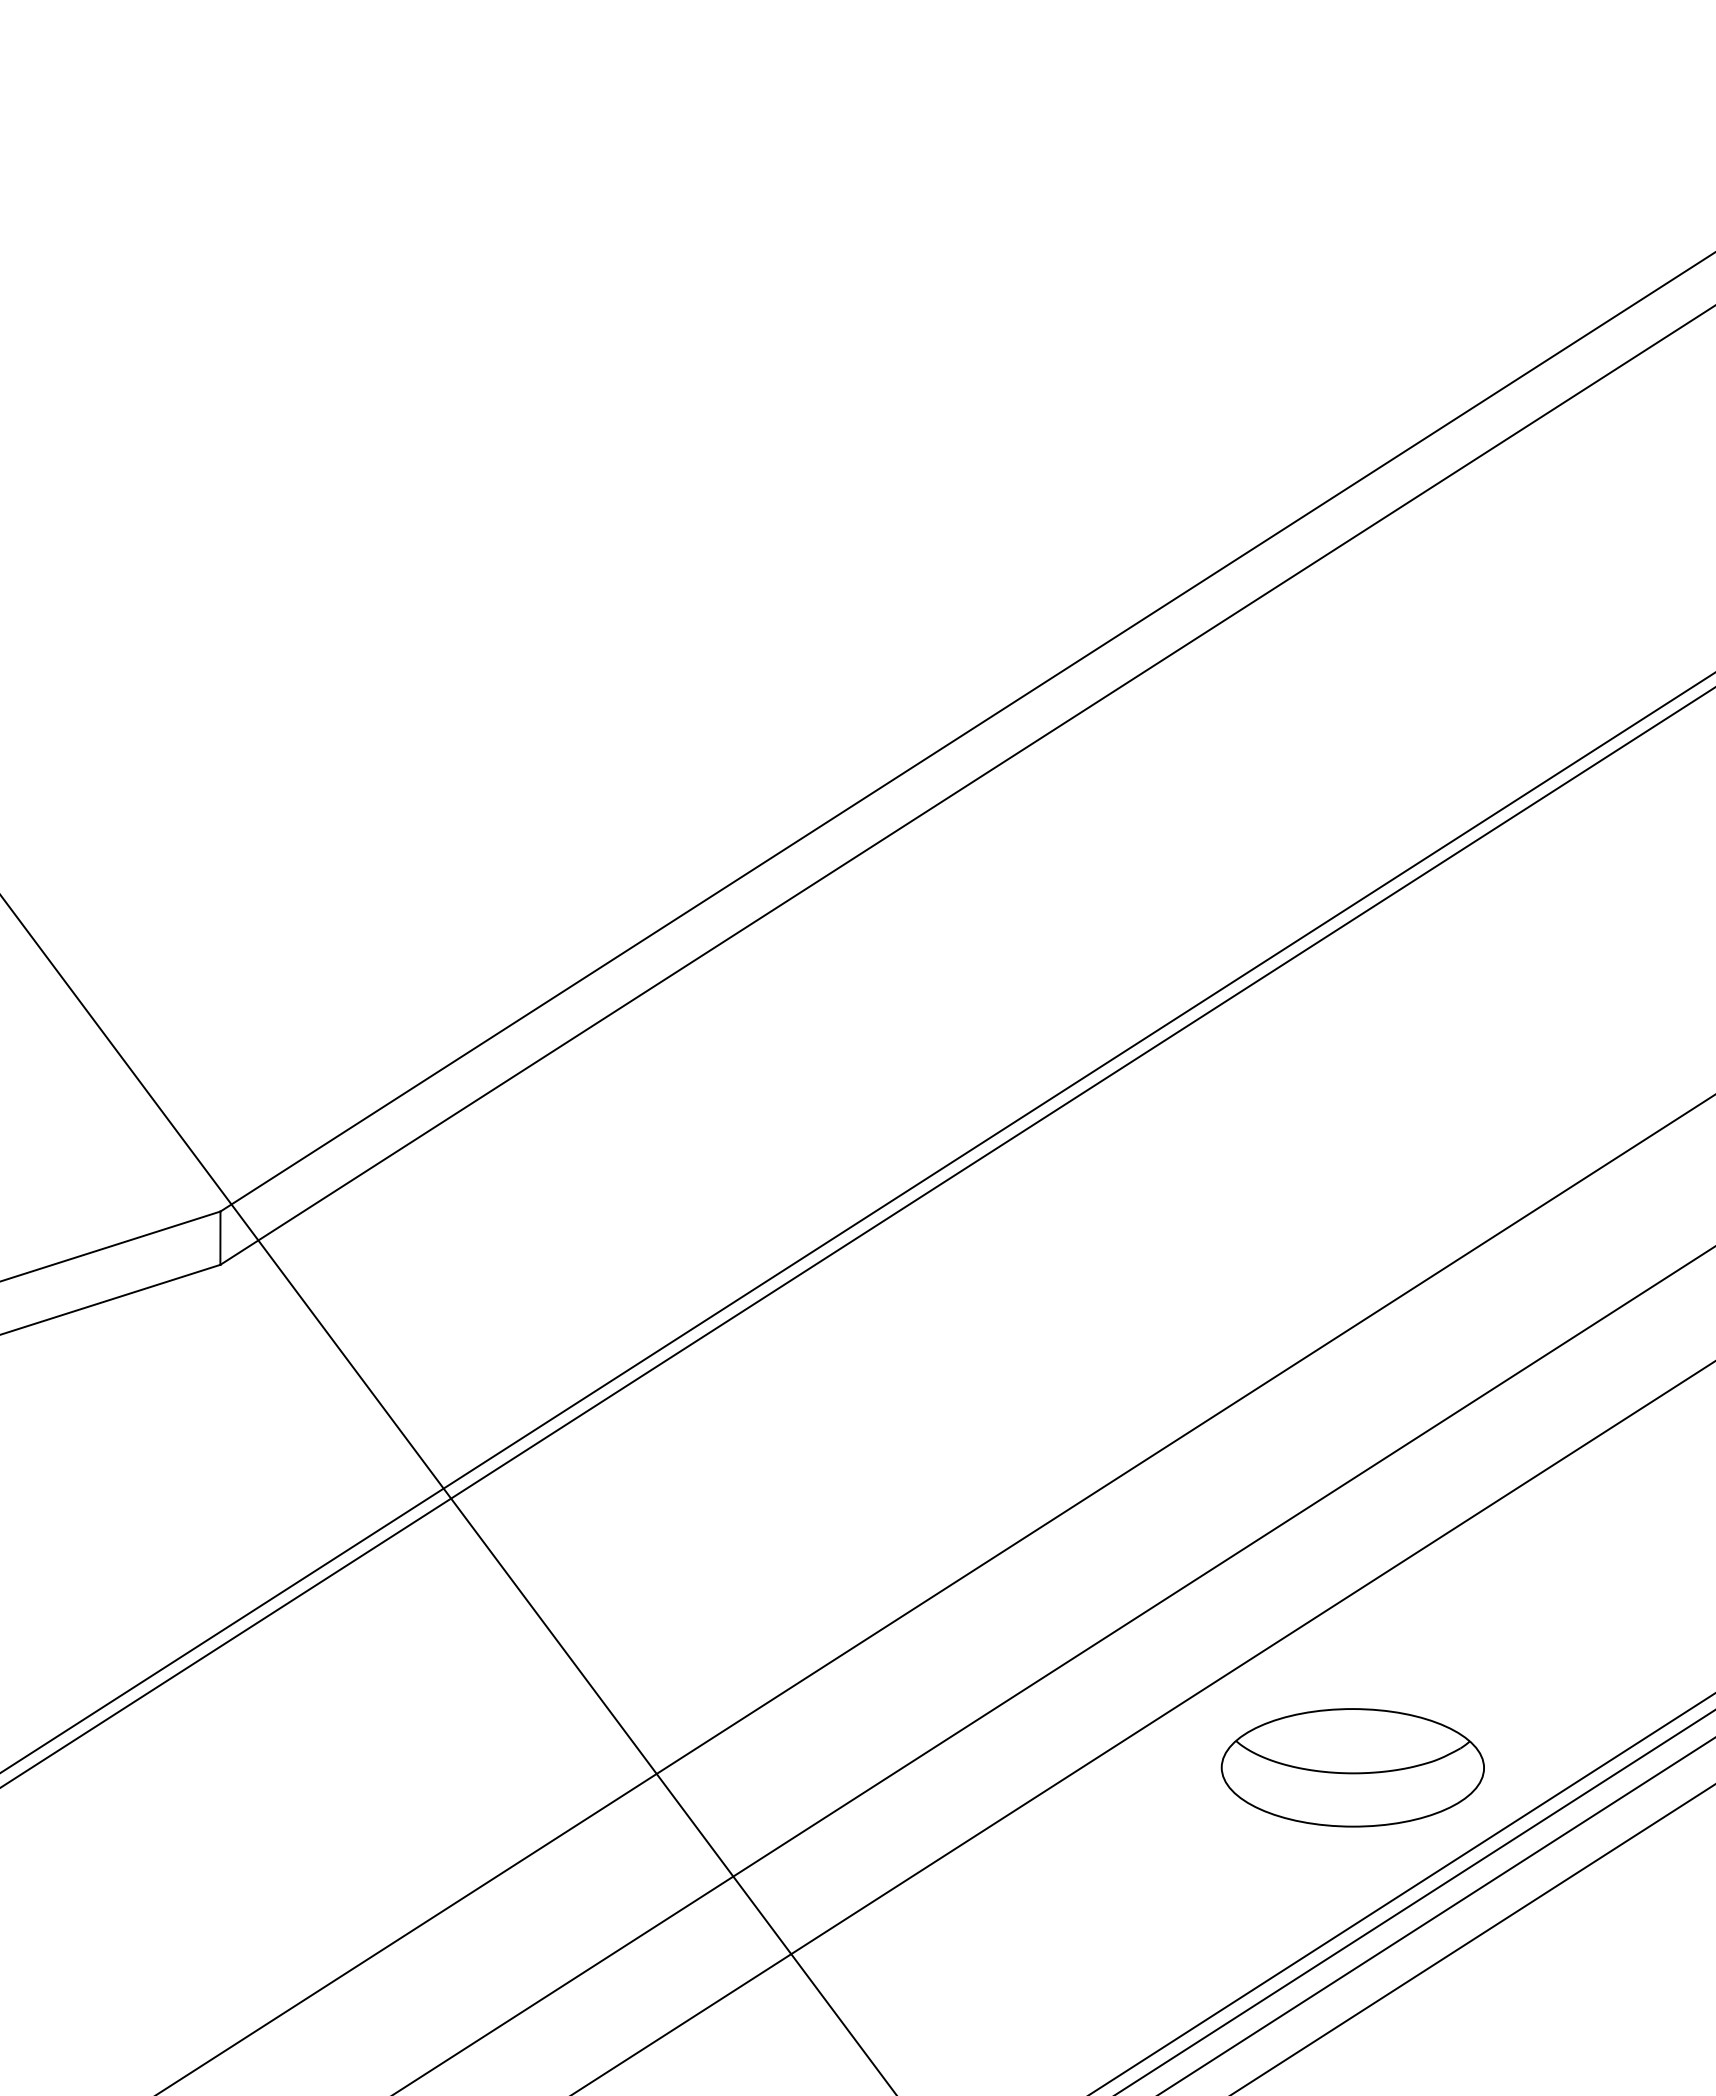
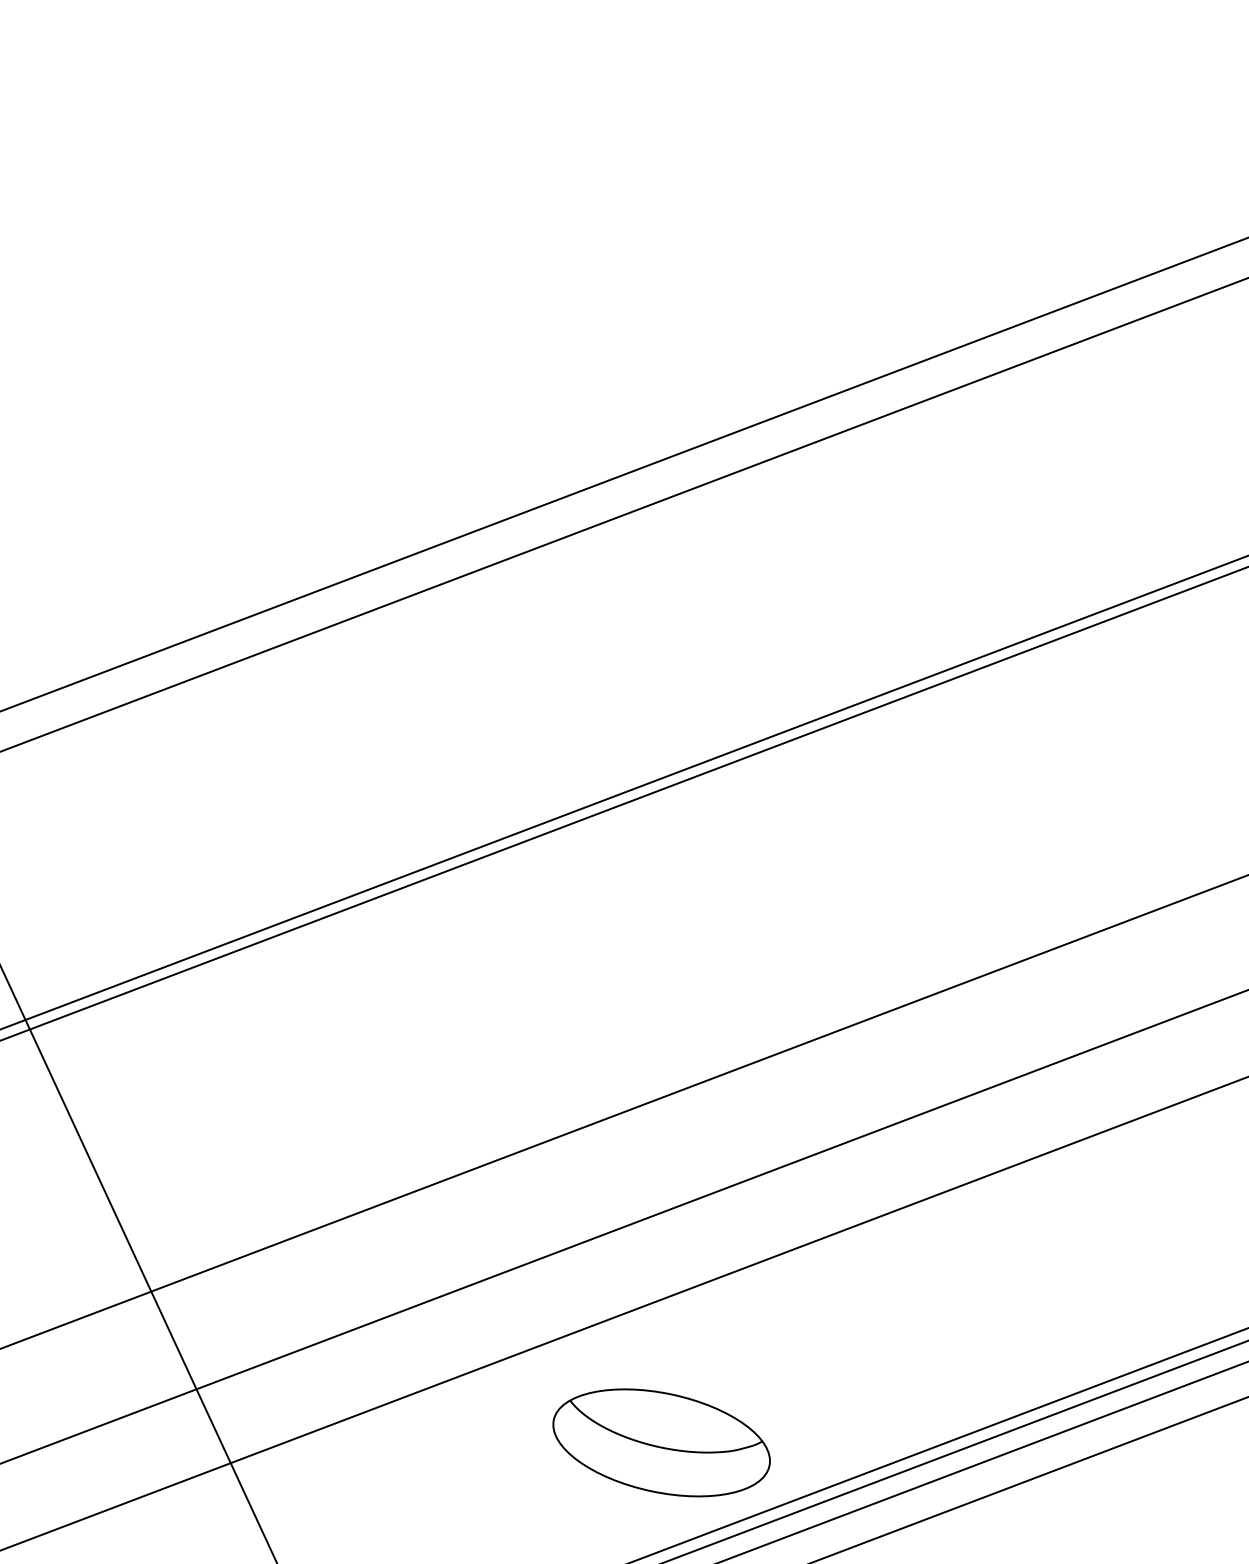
part: (1352, 1767) -> (661, 1442), moved

